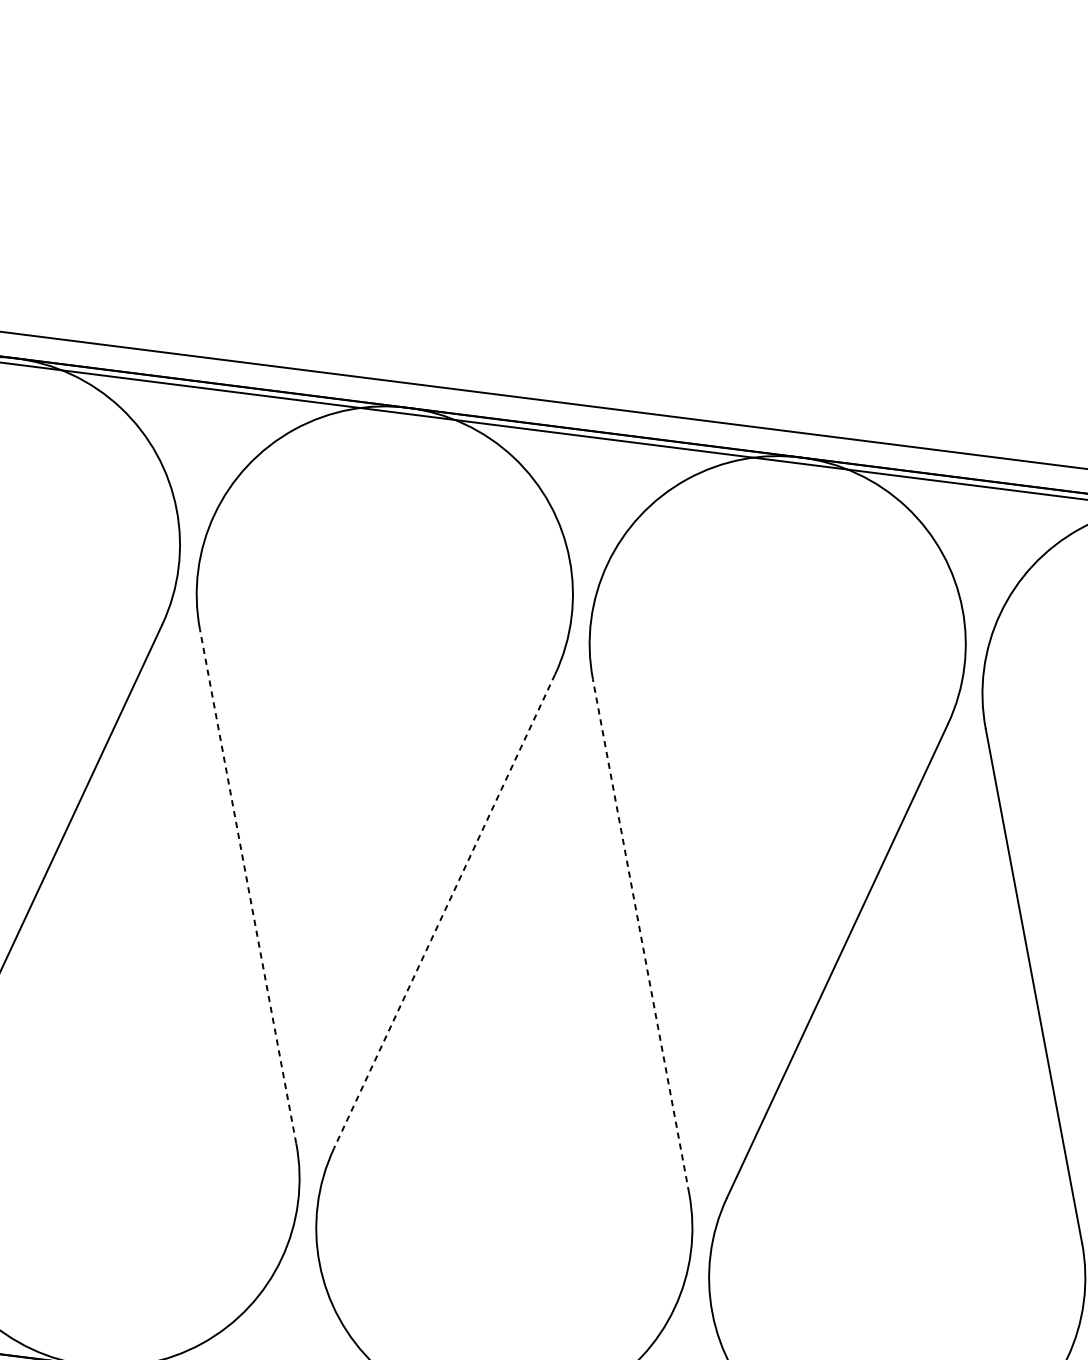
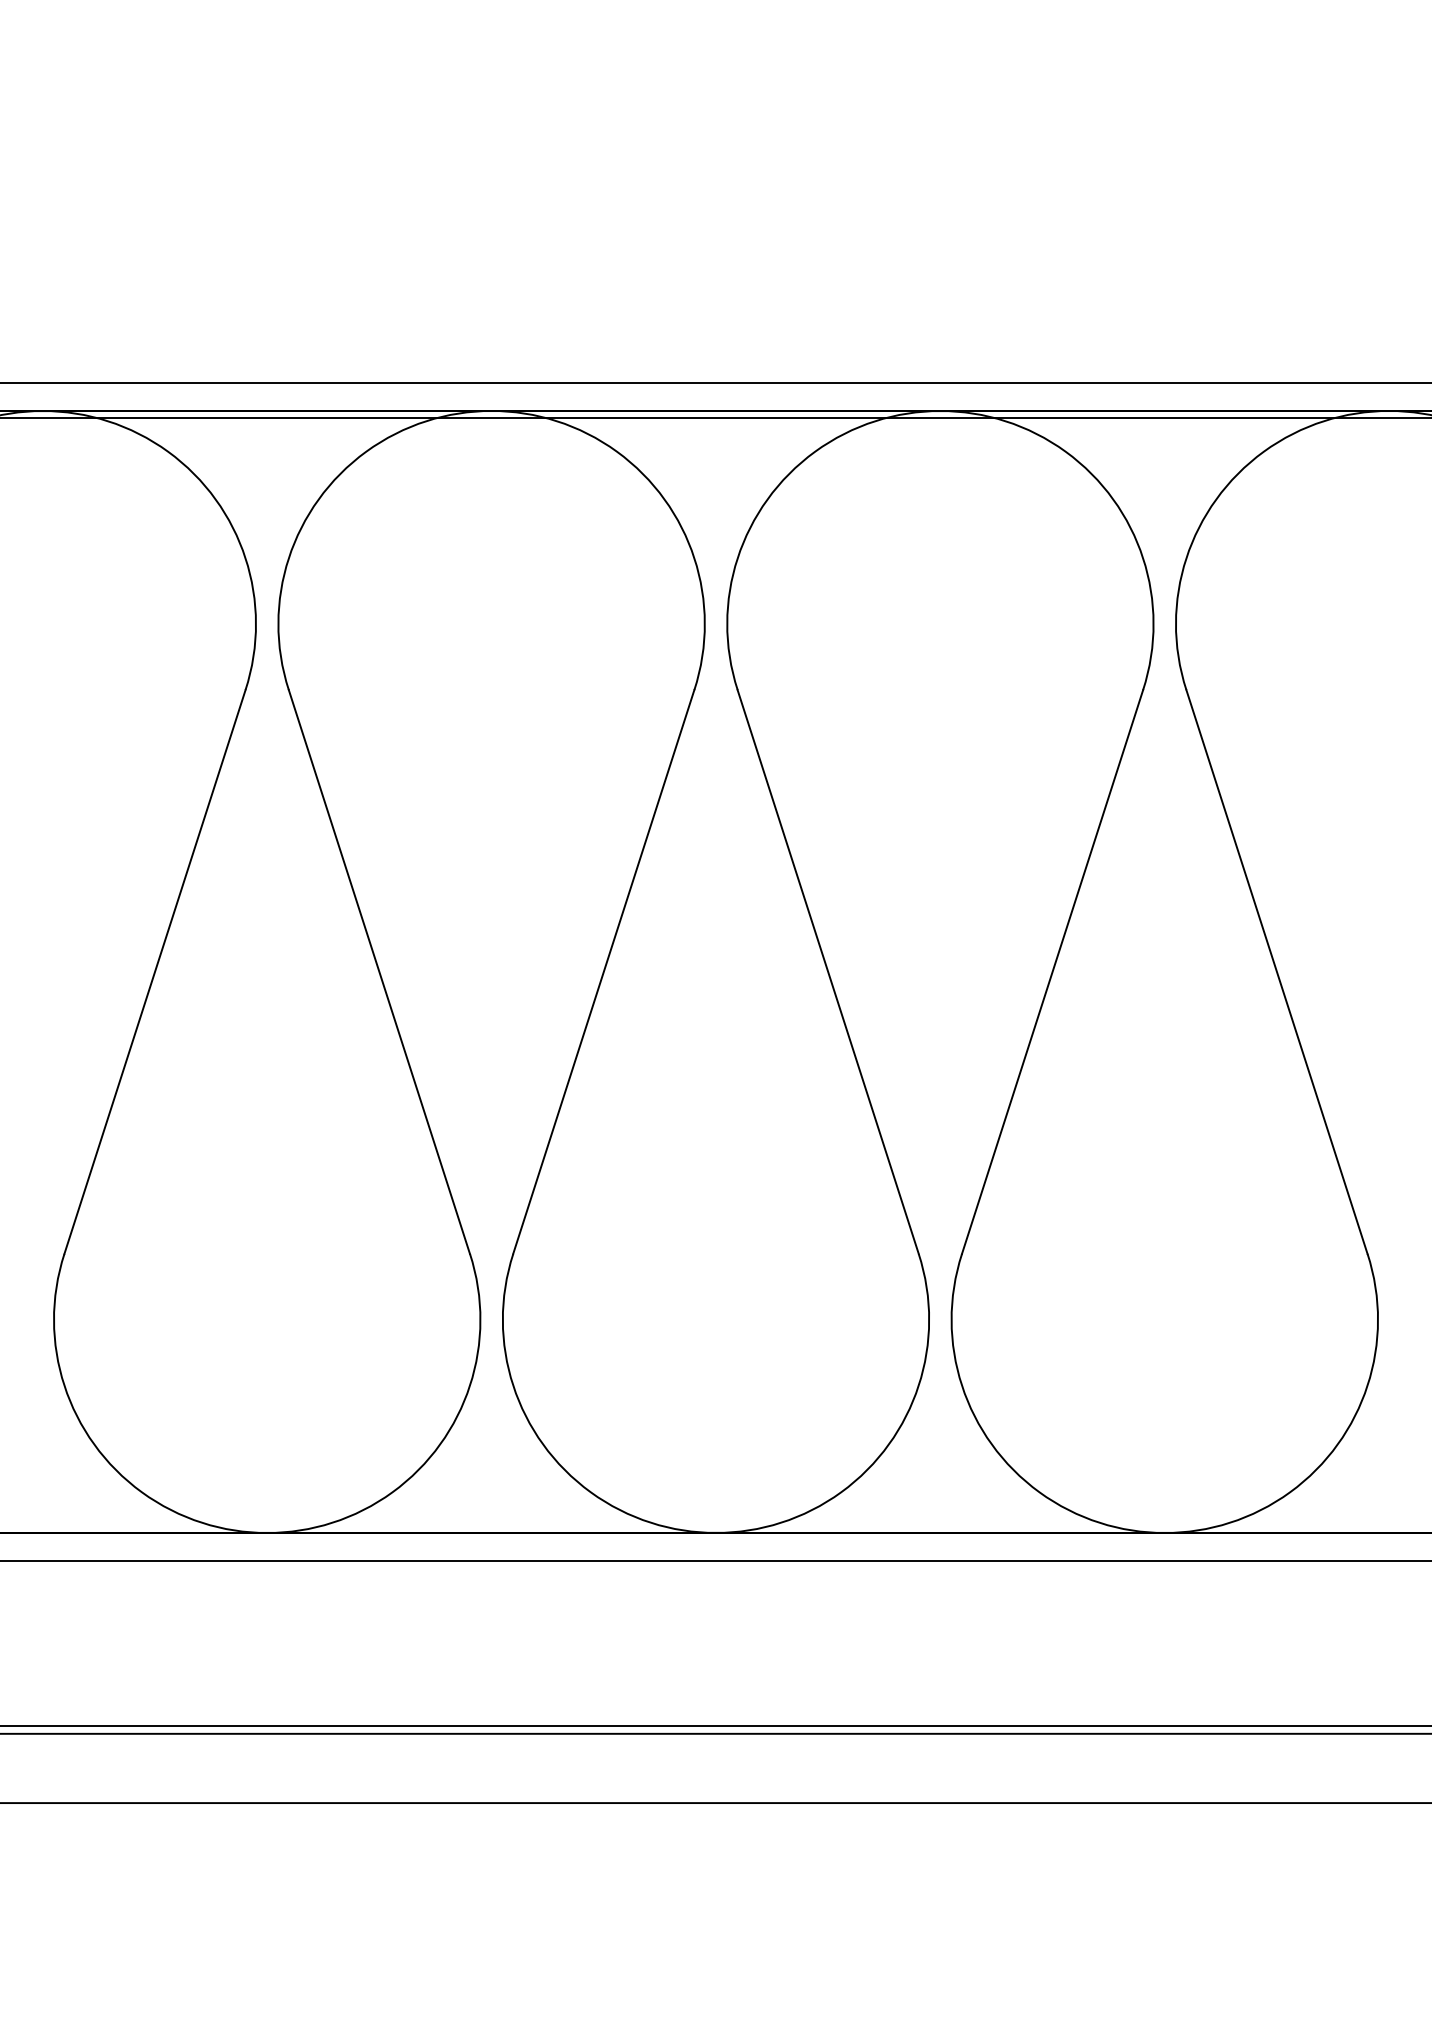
line: (248, 886) -> (379, 971), dashed -> solid
line: (444, 911) -> (603, 972), dashed -> solid
line: (641, 935) -> (828, 971), dashed -> solid

